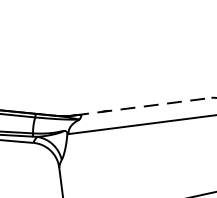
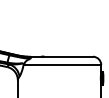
line: (142, 106) -> (60, 56), dashed -> solid

